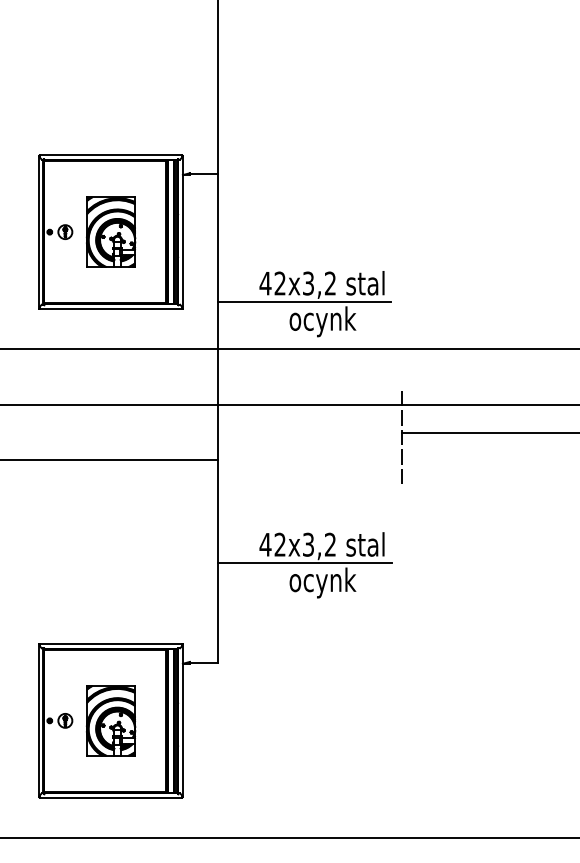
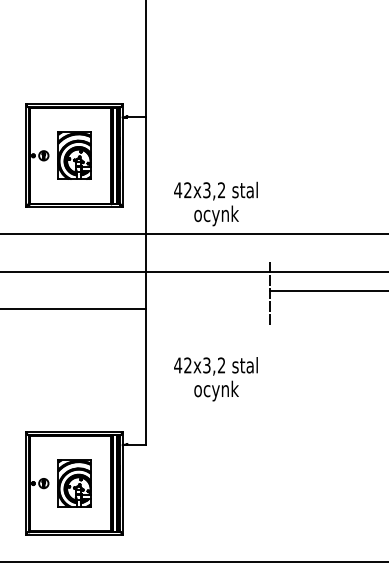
line: (304, 301) -> (204, 202), removed
line: (304, 564) -> (204, 378), removed

